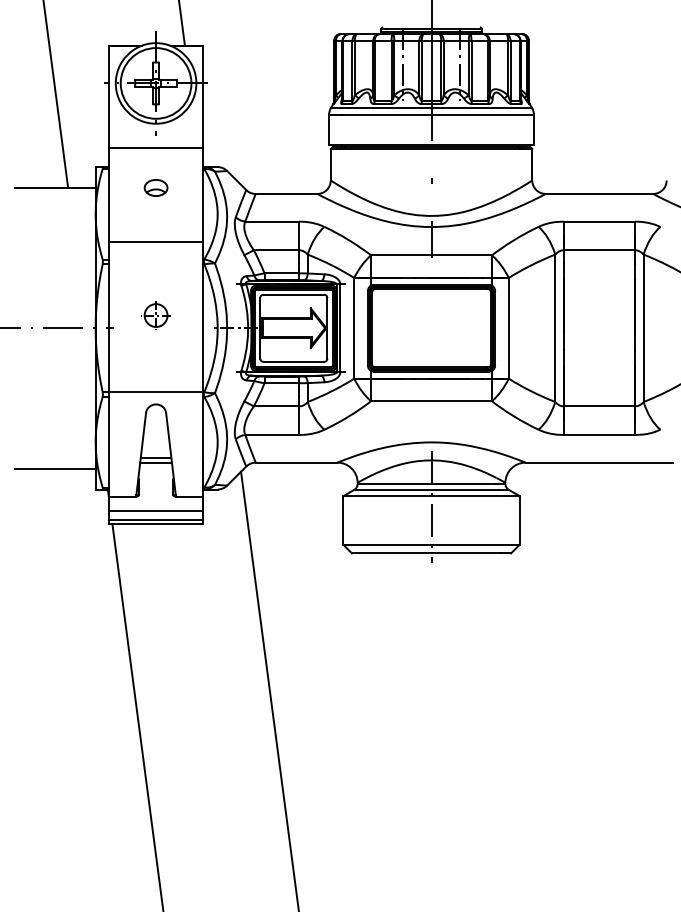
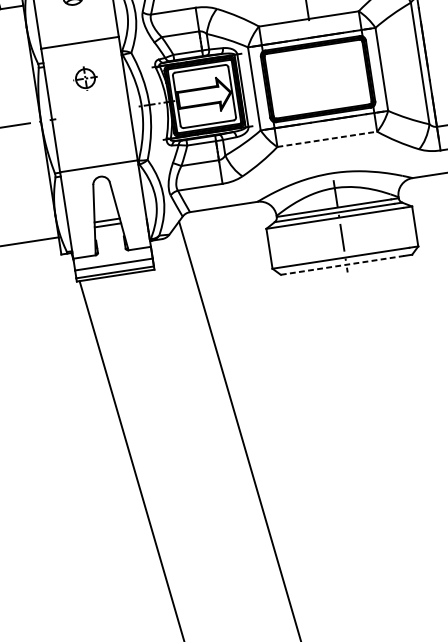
part: (155, 315) -> (85, 78), moved
line: (432, 401) -> (328, 139), solid -> dashed
line: (426, 553) -> (342, 265), solid -> dashed

